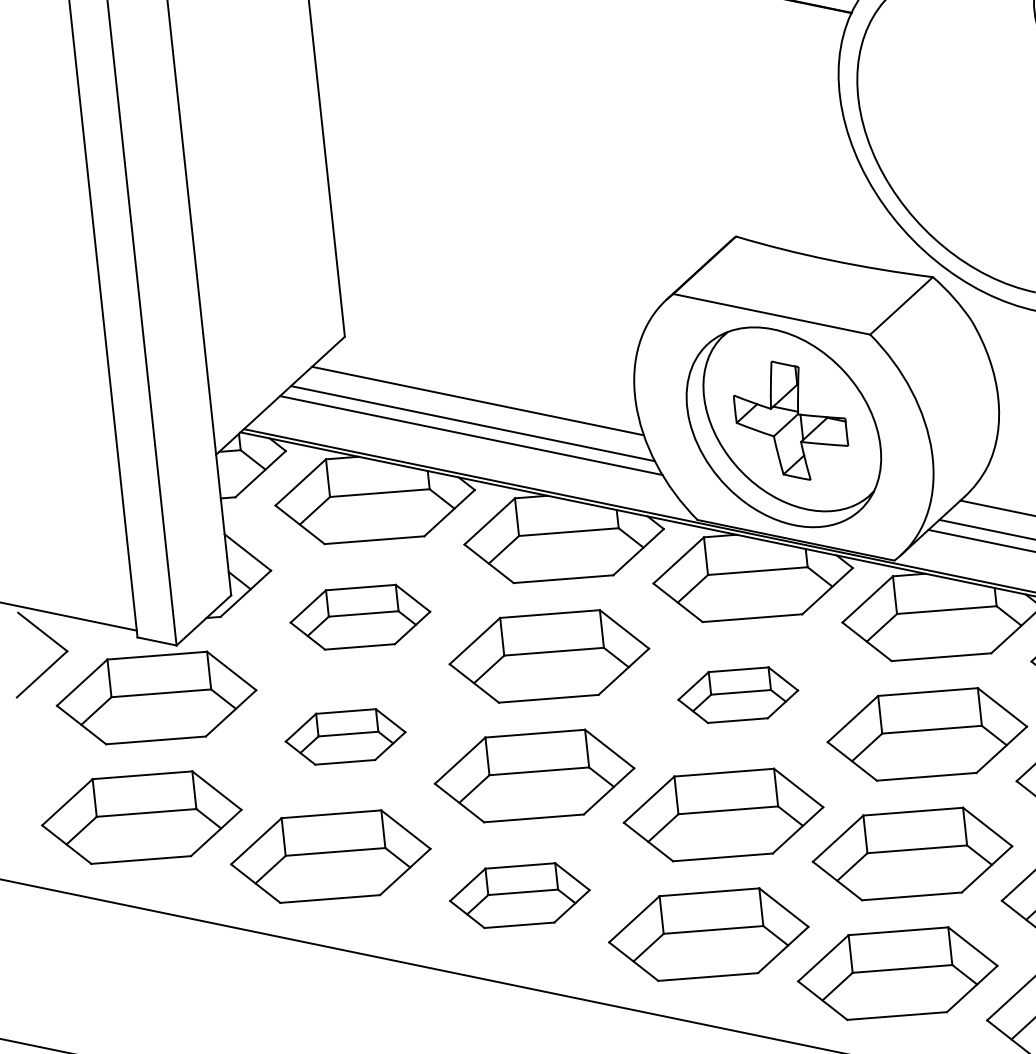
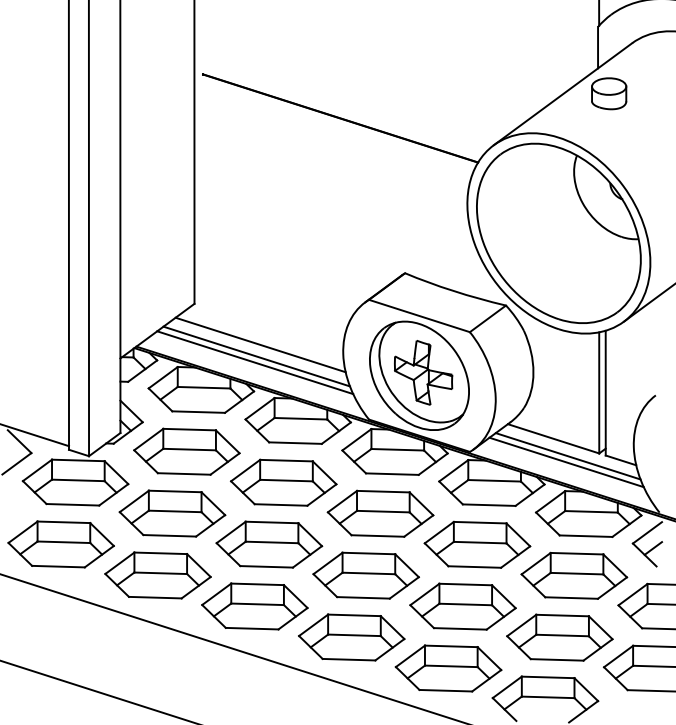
part: (359, 616) -> (186, 451), size x1.43
part: (738, 694) -> (380, 513), size x1.67
part: (345, 736) -> (172, 513), size x1.67
part: (519, 895) -> (254, 606), size x1.43

